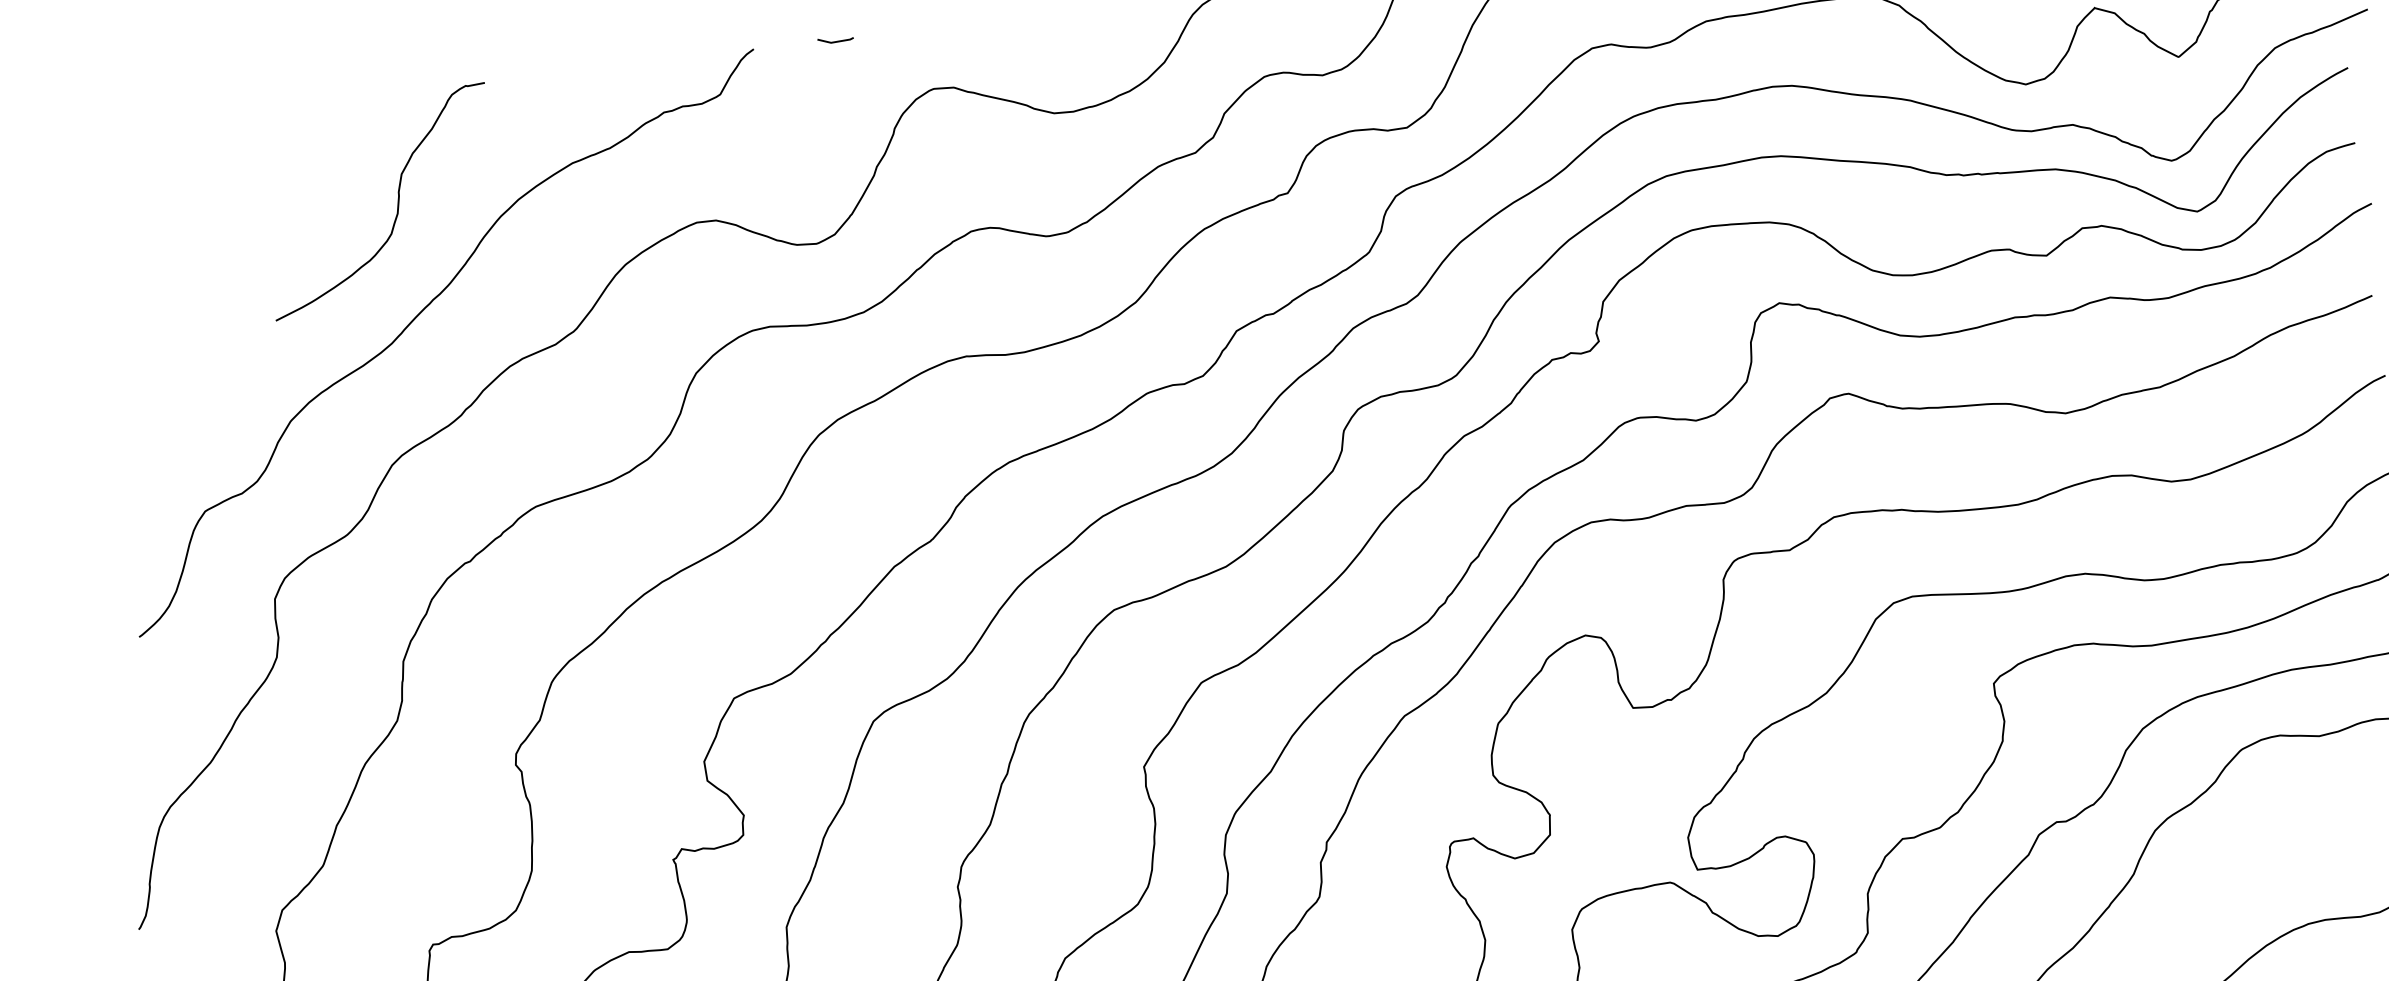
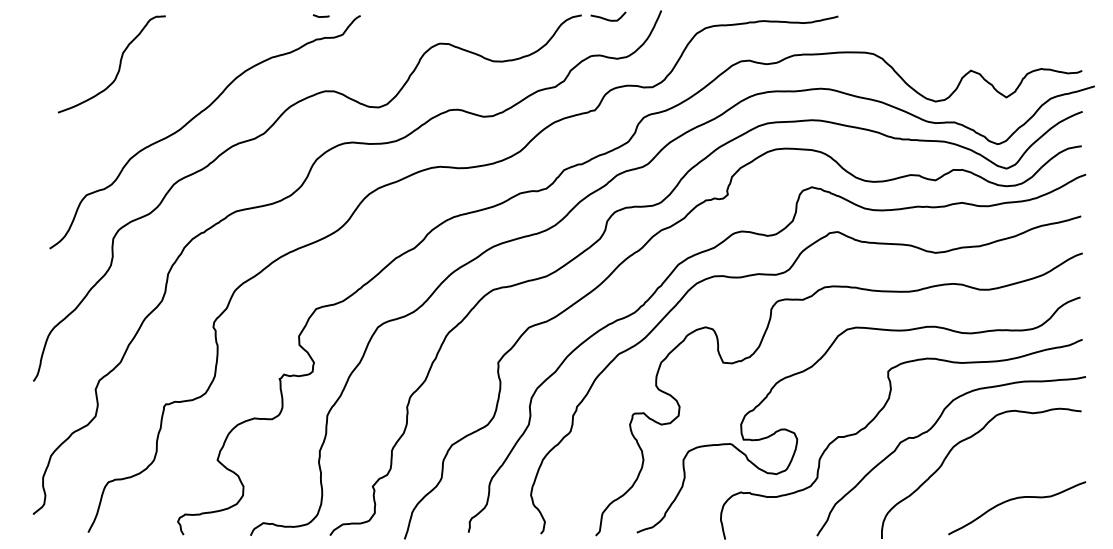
line: (834, 41) -> (320, 16), moved
curve: (395, 206) -> (118, 67), moved

